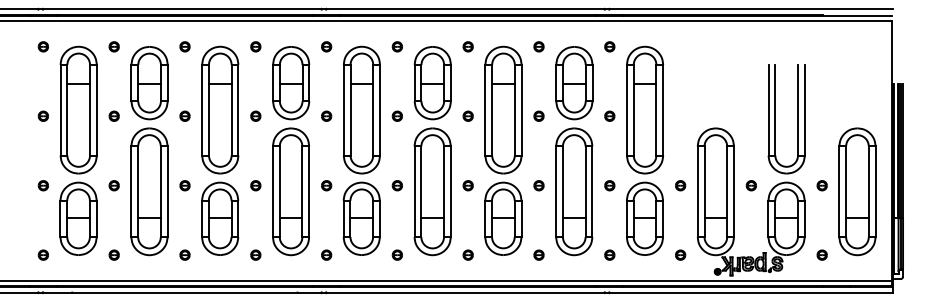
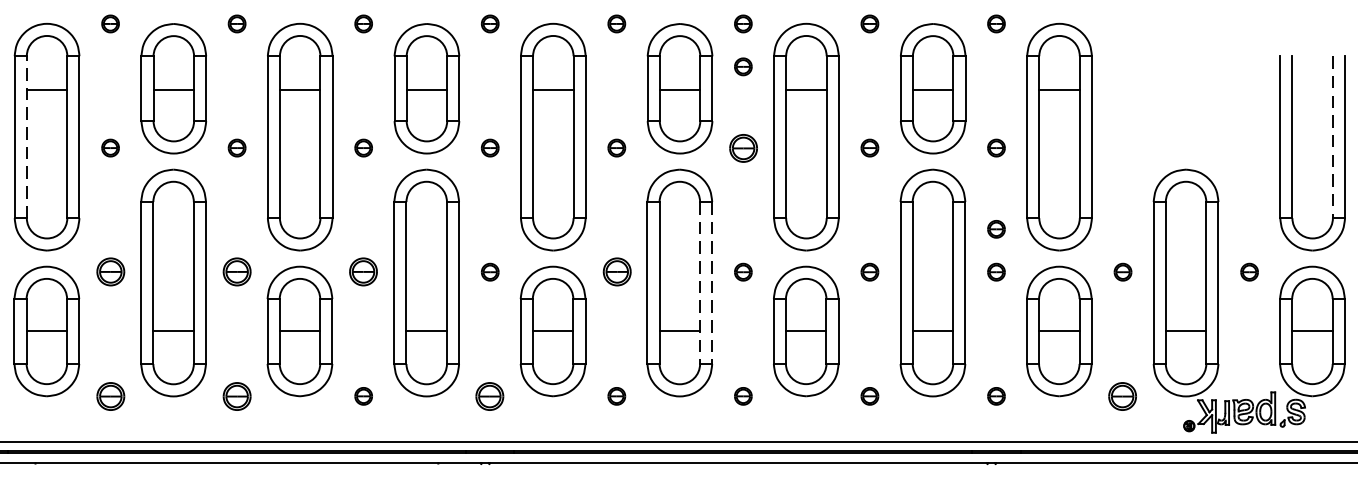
part: (467, 70) -> (742, 66), added
line: (67, 109) -> (27, 135), solid -> dashed
line: (798, 110) -> (1333, 137), solid -> dashed
part: (467, 115) -> (742, 146), size x1.6
part: (609, 161) -> (995, 228), added
part: (113, 185) -> (109, 271), size x1.6
part: (184, 185) -> (236, 271), size x1.6
part: (255, 185) -> (363, 271), size x1.6
part: (396, 185) -> (615, 271), size x1.6
line: (444, 192) -> (700, 284), solid -> dashed
line: (450, 192) -> (711, 284), solid -> dashed
part: (113, 254) -> (109, 395), size x1.6
part: (184, 254) -> (236, 395), size x1.6
part: (326, 254) -> (490, 395), size x1.6
part: (680, 254) -> (1122, 395), size x1.6

